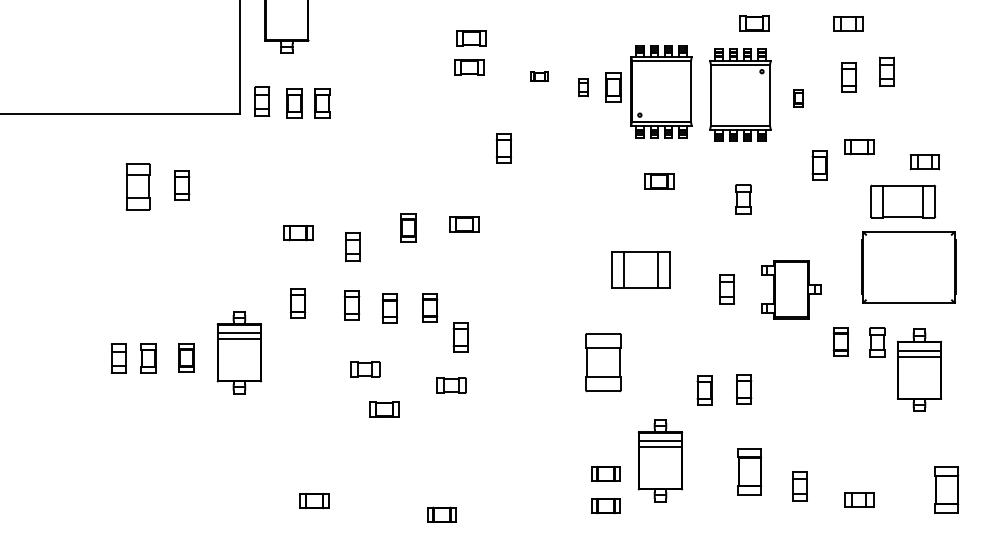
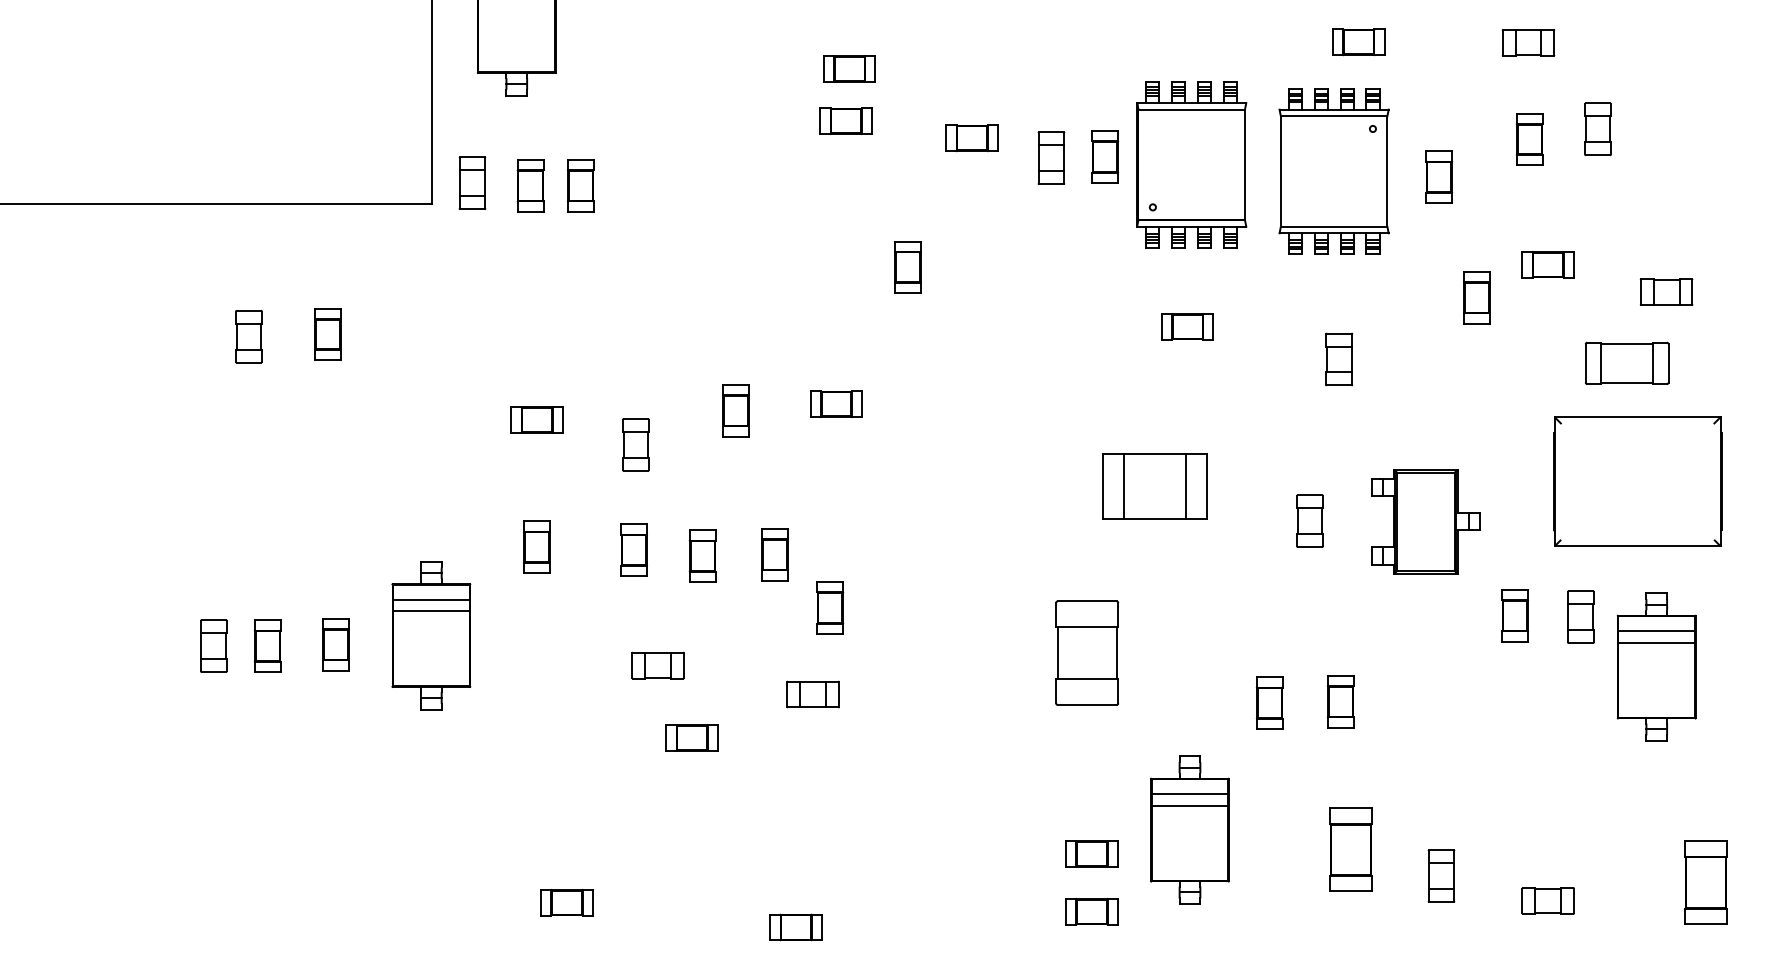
part: (539, 76) -> (971, 137), size x1.67
part: (583, 87) -> (1051, 157), size x1.67
part: (798, 98) -> (1438, 177), size x1.67
part: (138, 186) -> (249, 335), size x0.62
part: (902, 201) -> (1626, 362), size x0.71

